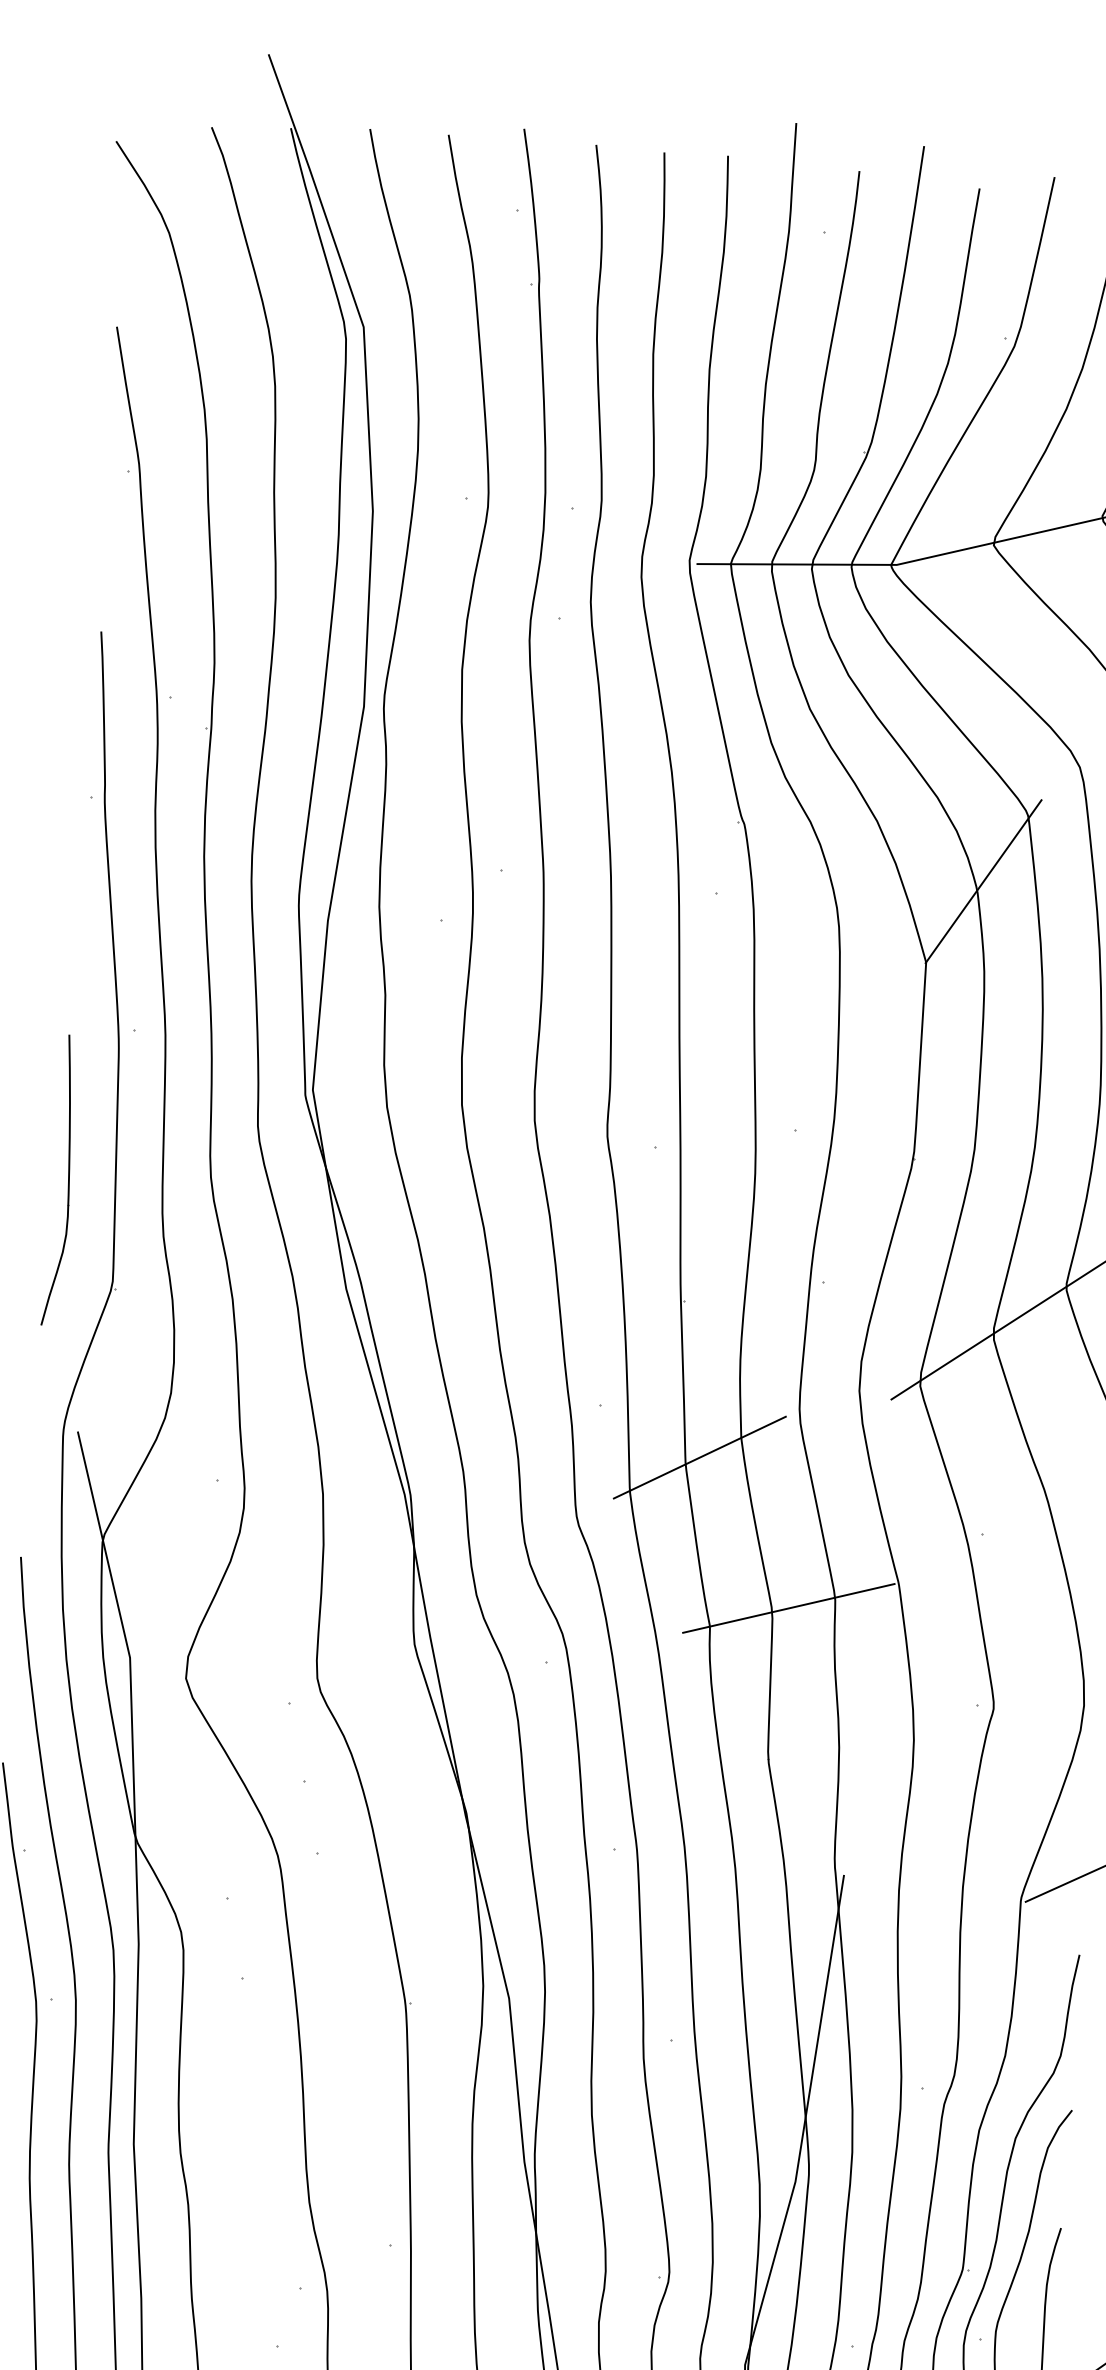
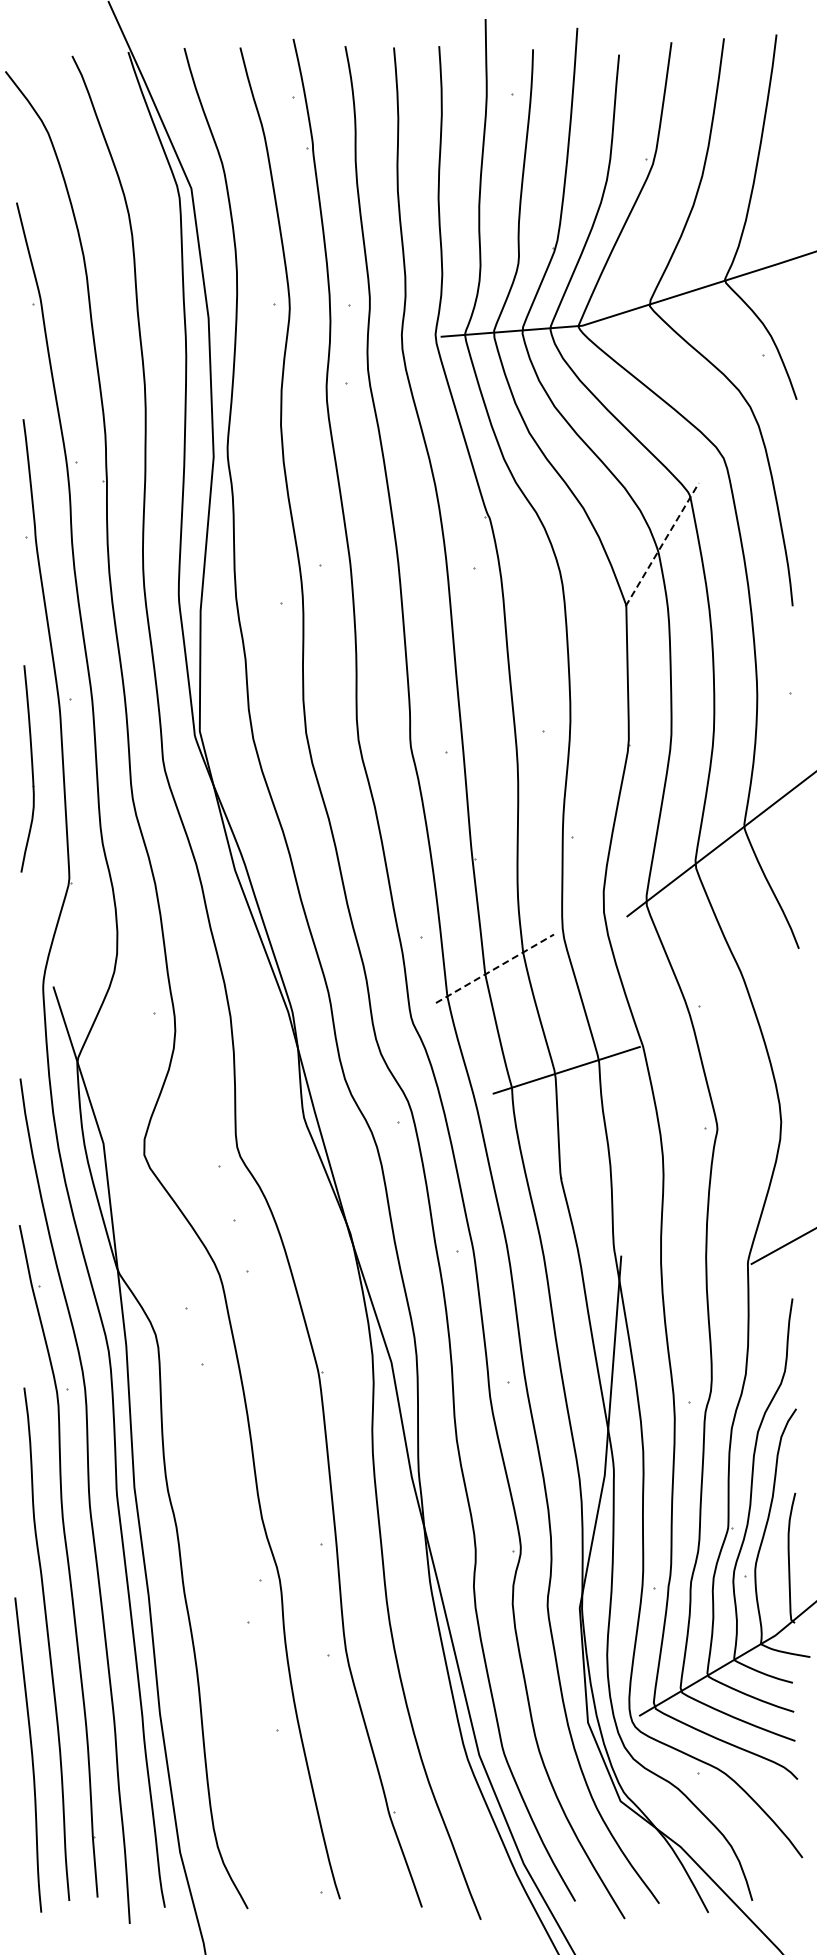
line: (984, 881) -> (662, 544), solid -> dashed
part: (61, 1180) -> (27, 768), moved
line: (700, 1457) -> (495, 968), solid -> dashed

